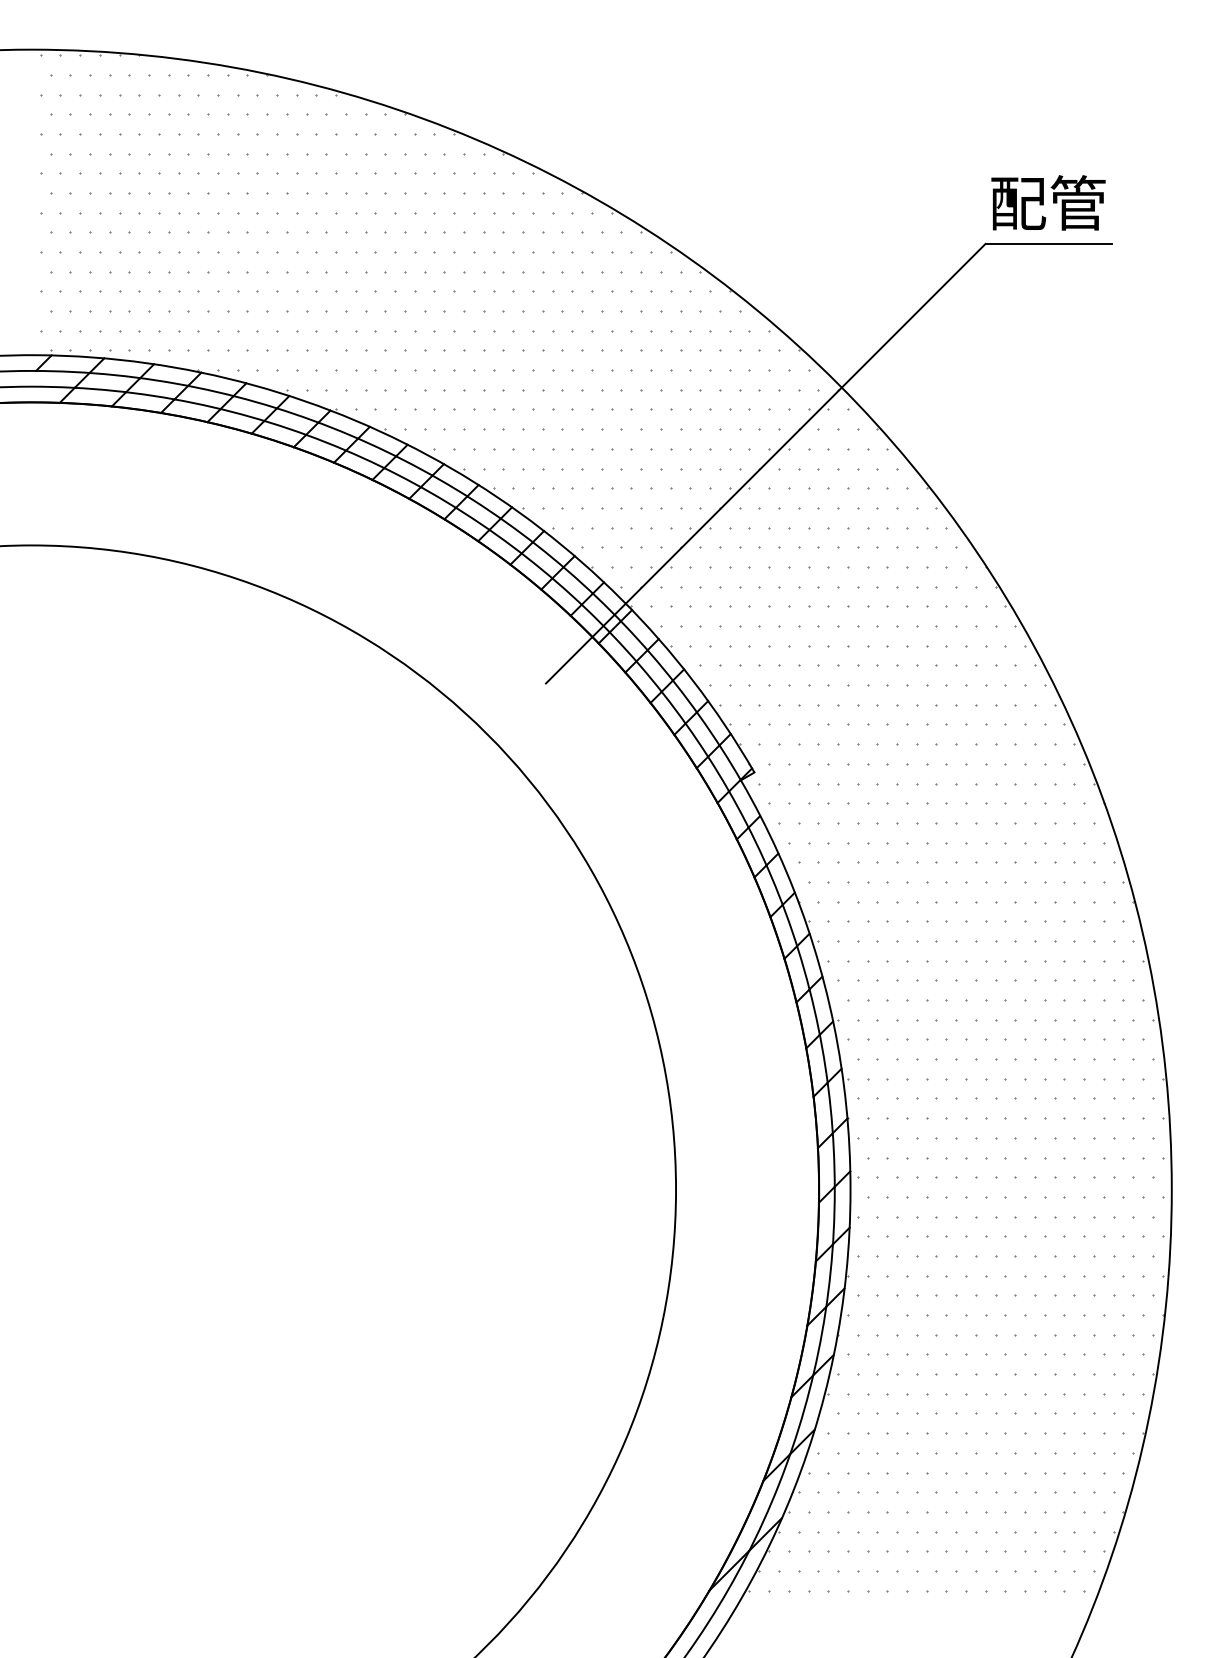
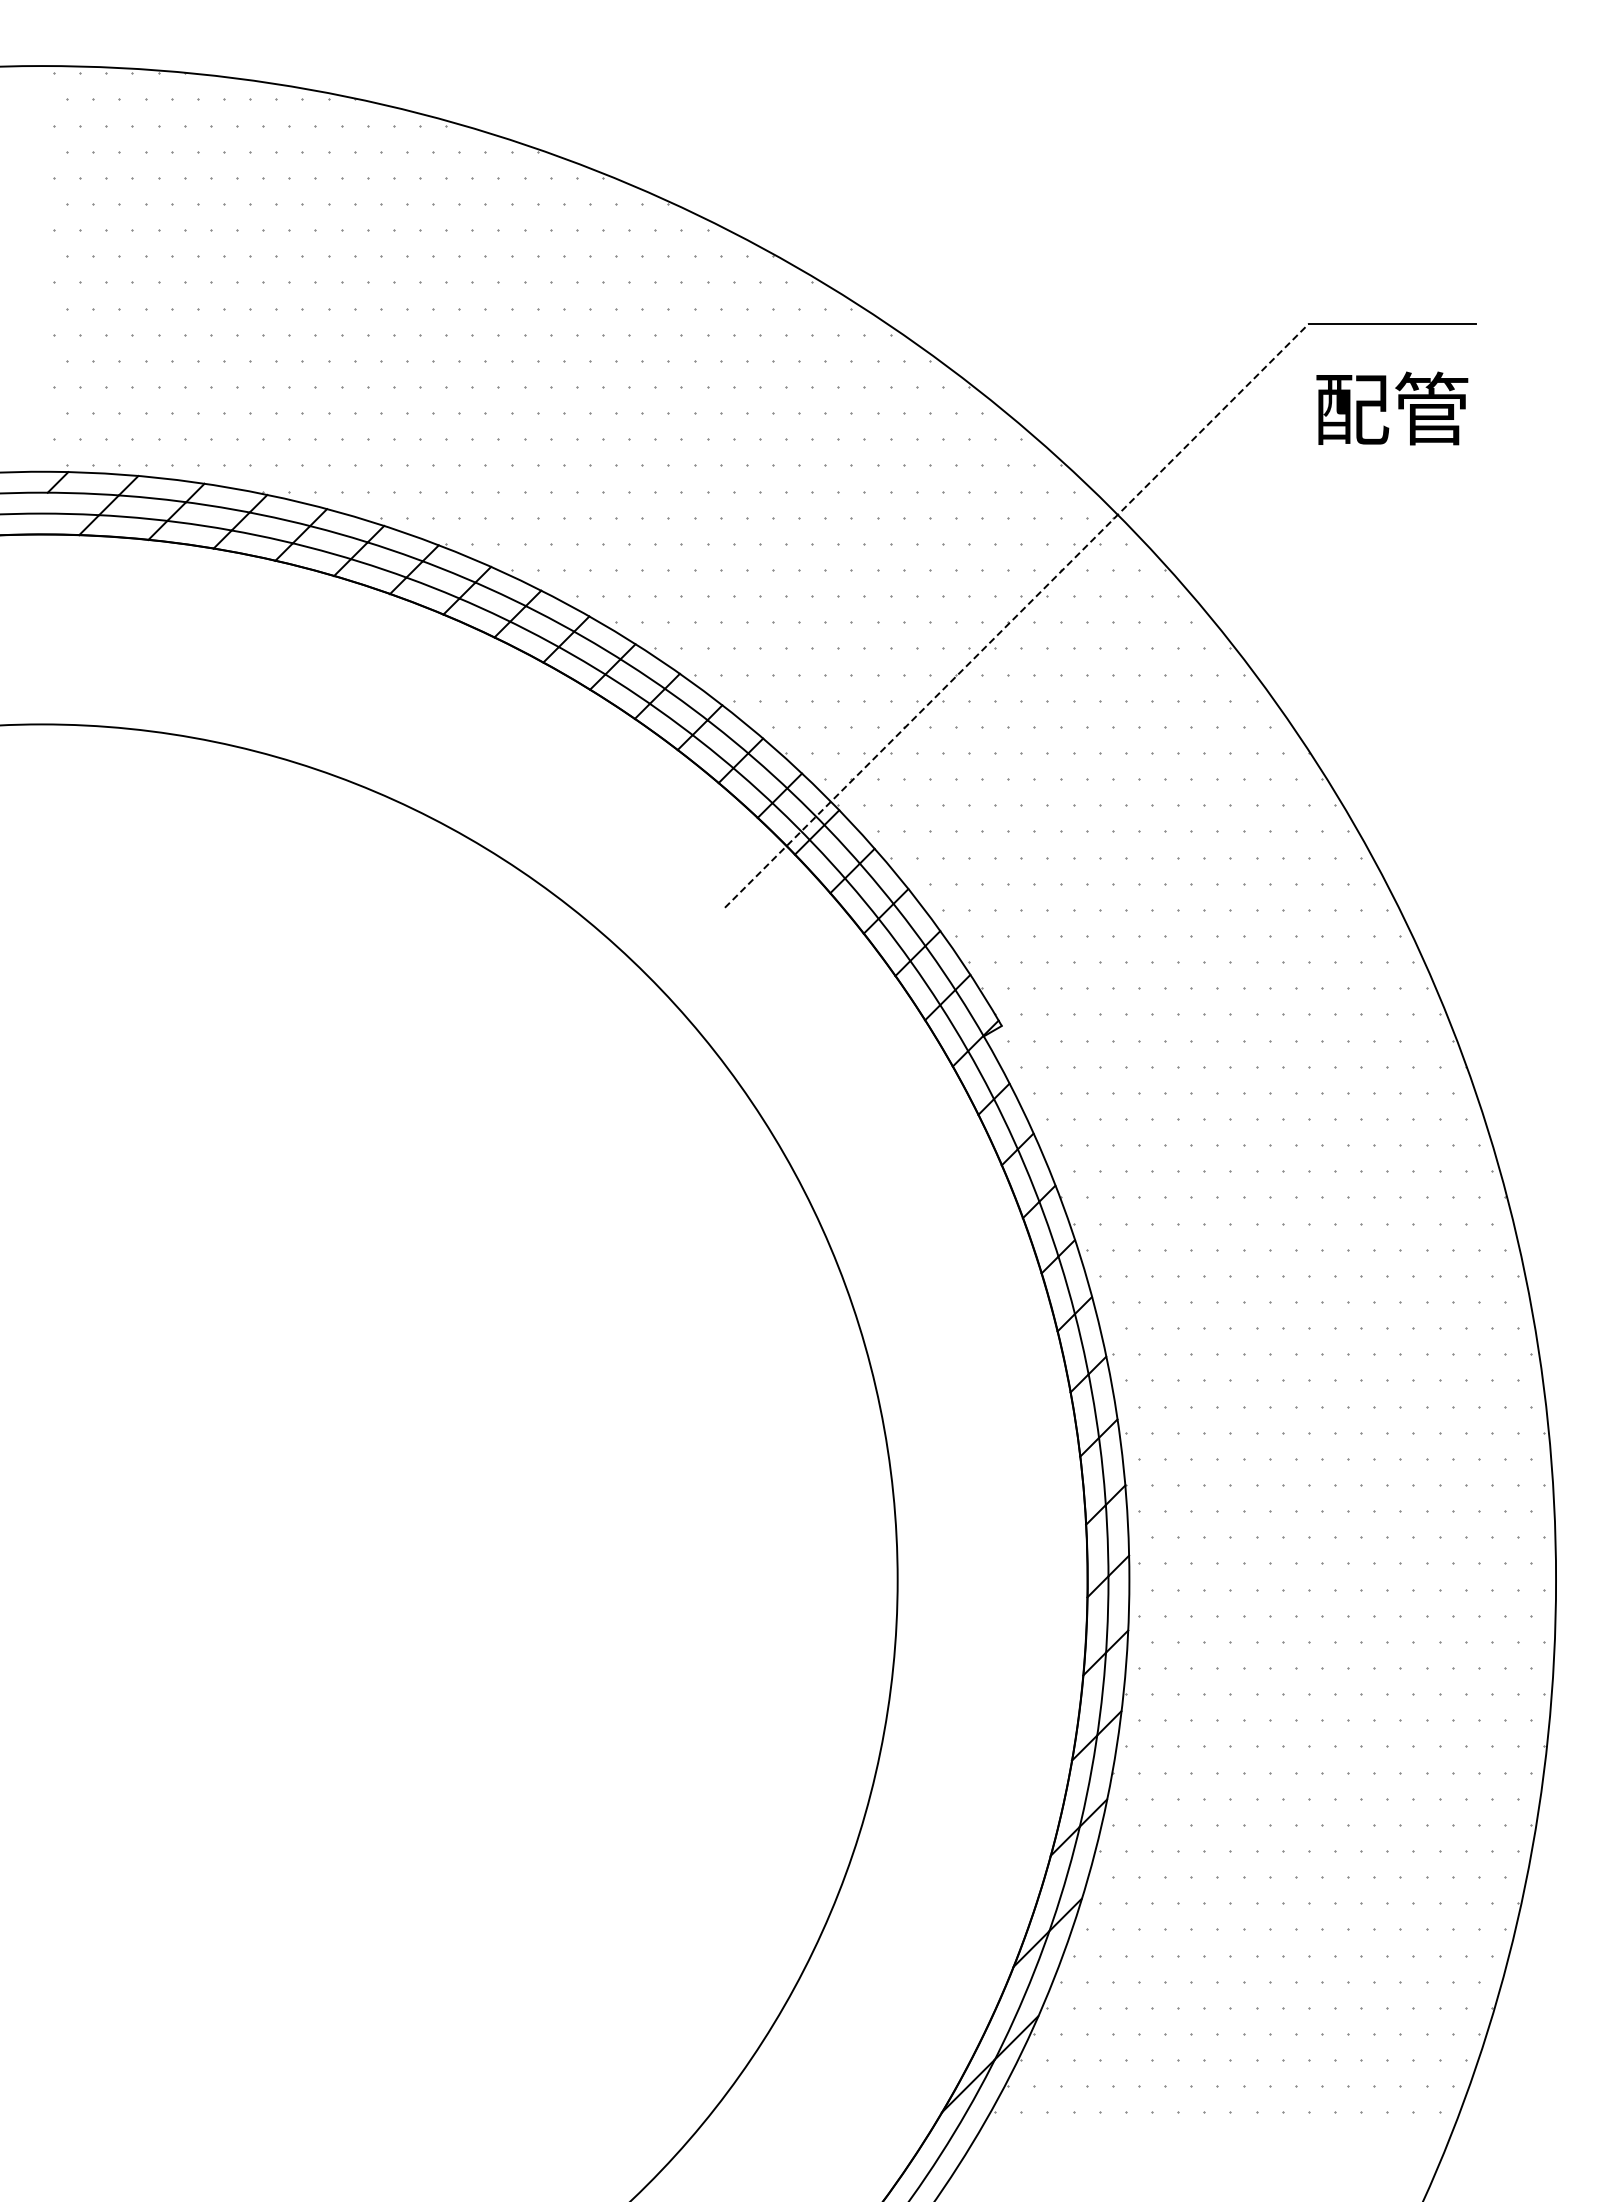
text: (1048, 202) -> (1392, 408), moved
line: (765, 463) -> (1016, 615), solid -> dashed

